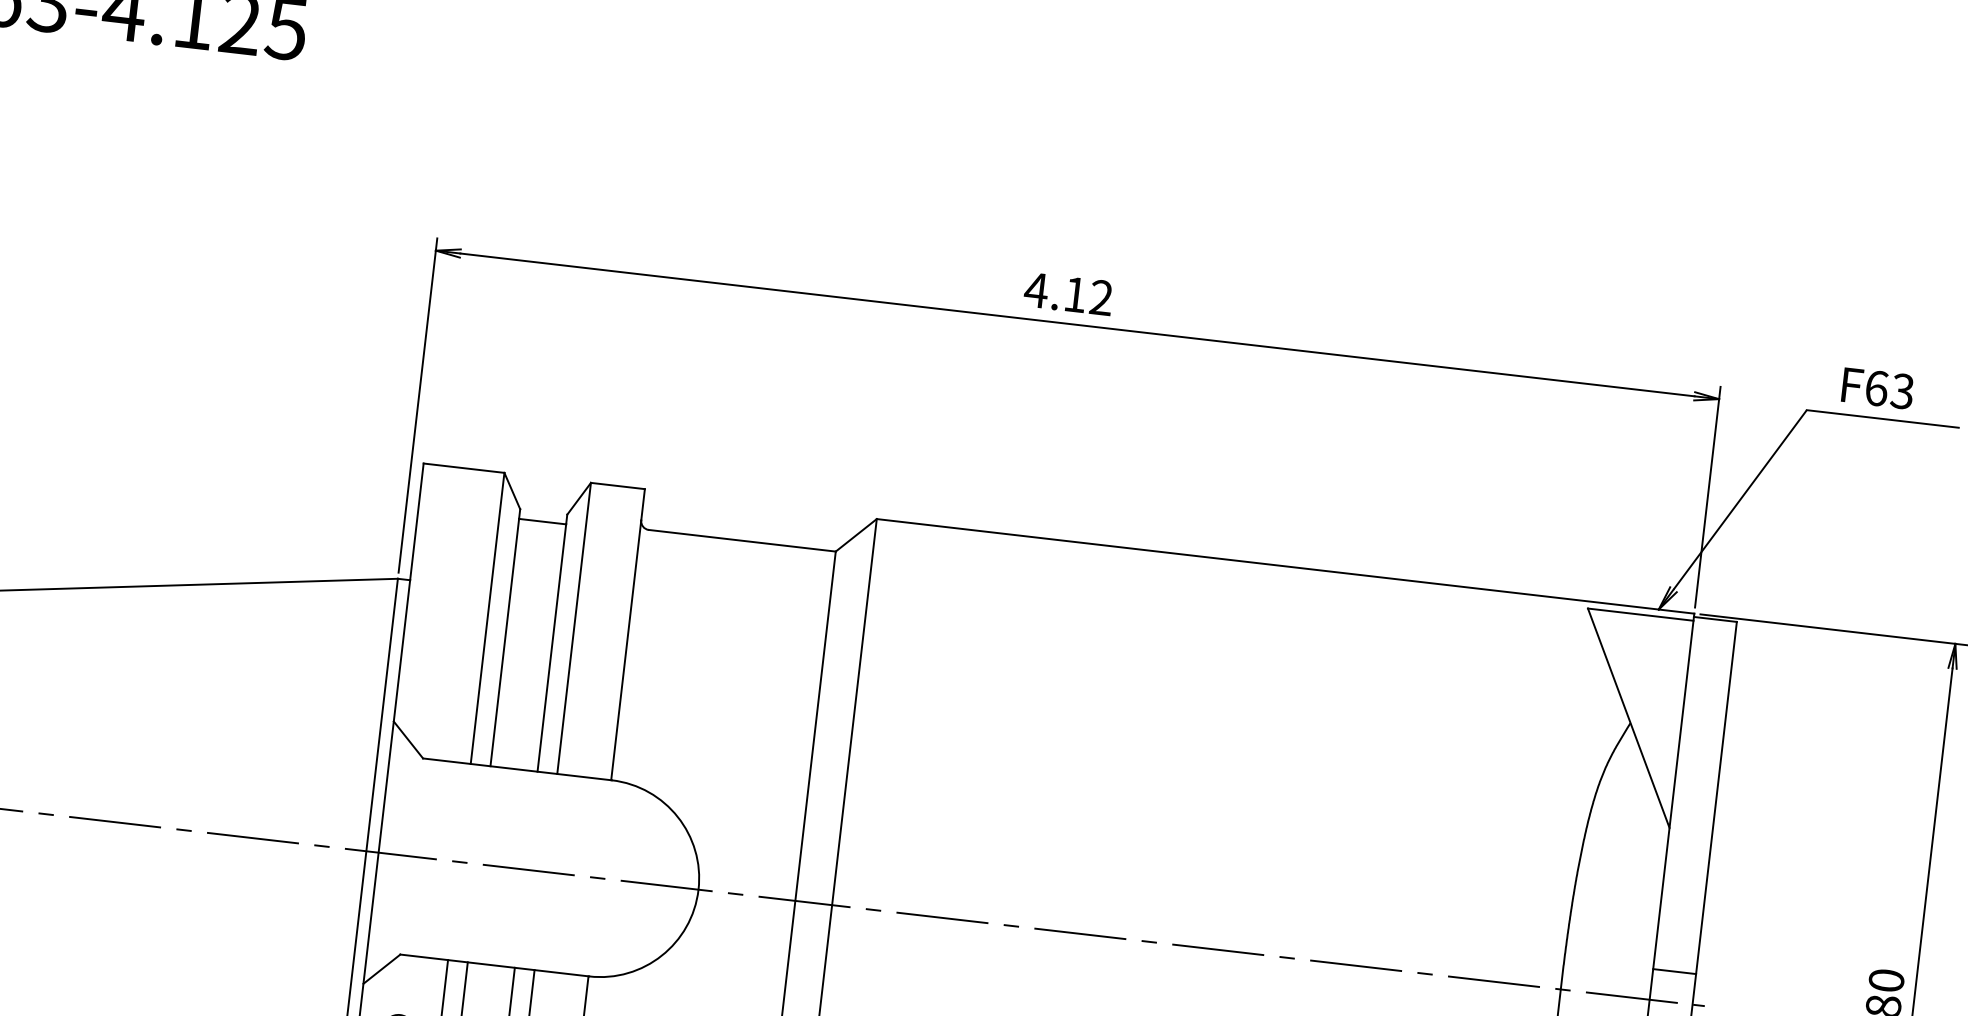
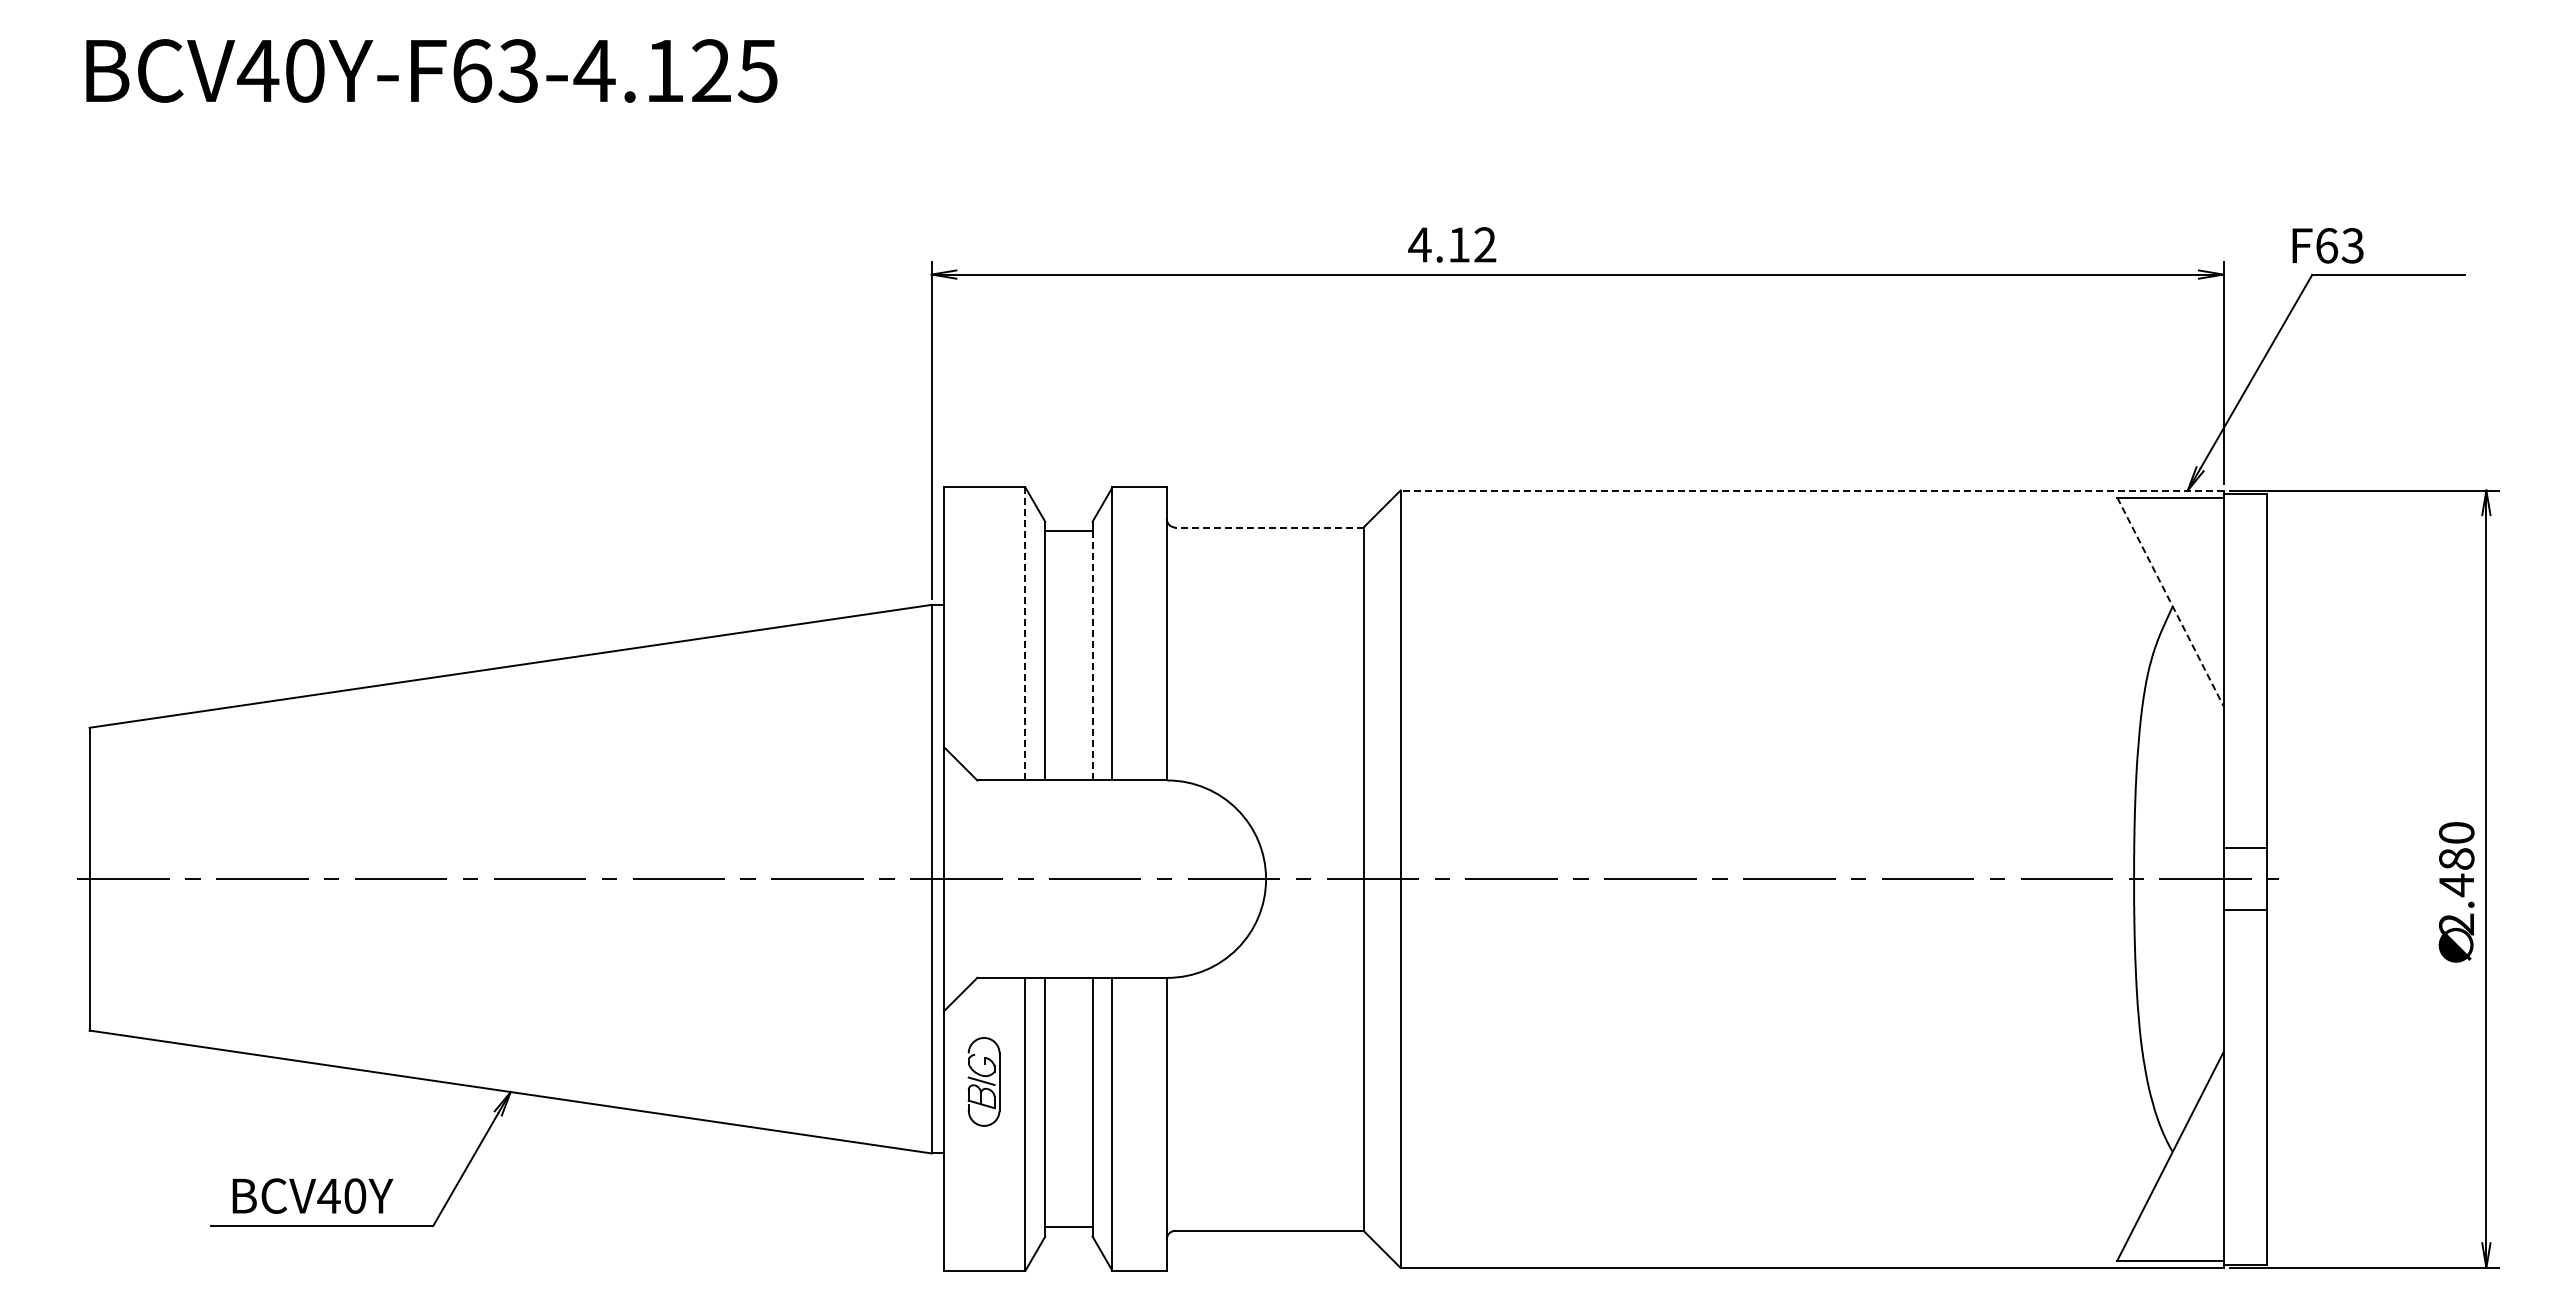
text: (1068, 293) -> (1452, 244), moved
text: (1877, 388) -> (2327, 245), moved
line: (741, 540) -> (1268, 527), solid -> dashed
line: (1284, 566) -> (1811, 490), solid -> dashed
line: (487, 617) -> (1025, 633), solid -> dashed
line: (551, 648) -> (1092, 656), solid -> dashed
line: (1628, 718) -> (2170, 602), solid -> dashed

